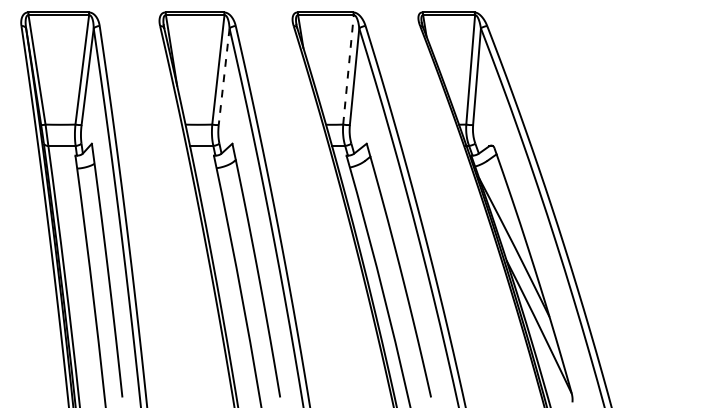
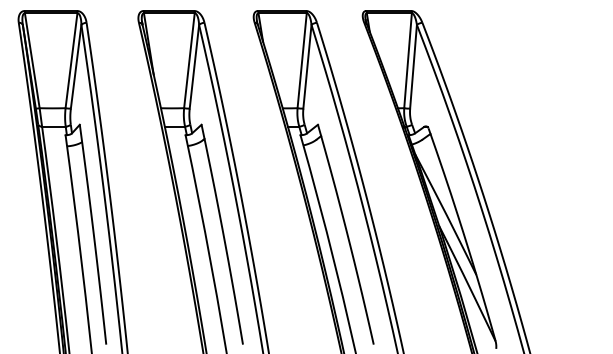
line: (348, 69) -> (302, 60), dashed -> solid
line: (224, 76) -> (194, 66), dashed -> solid

